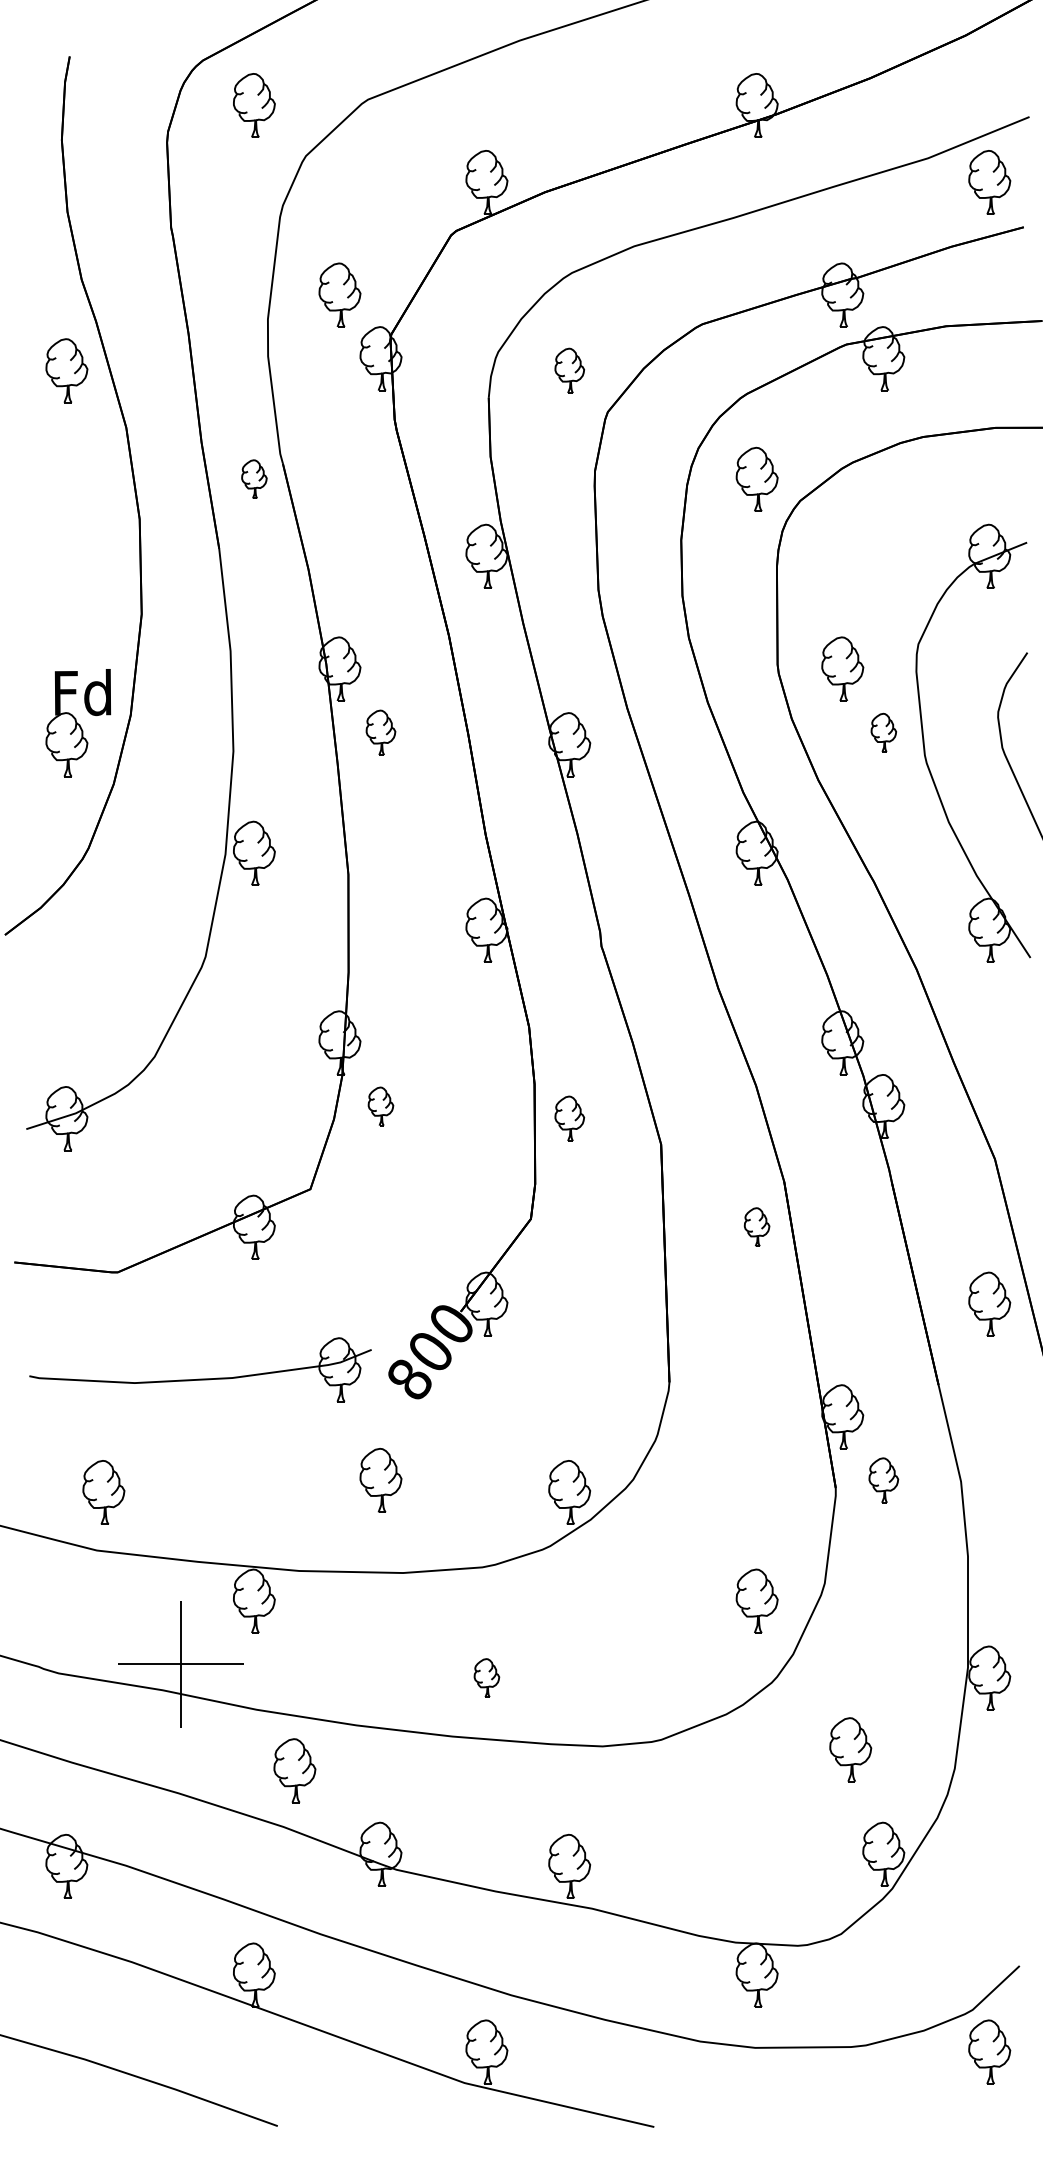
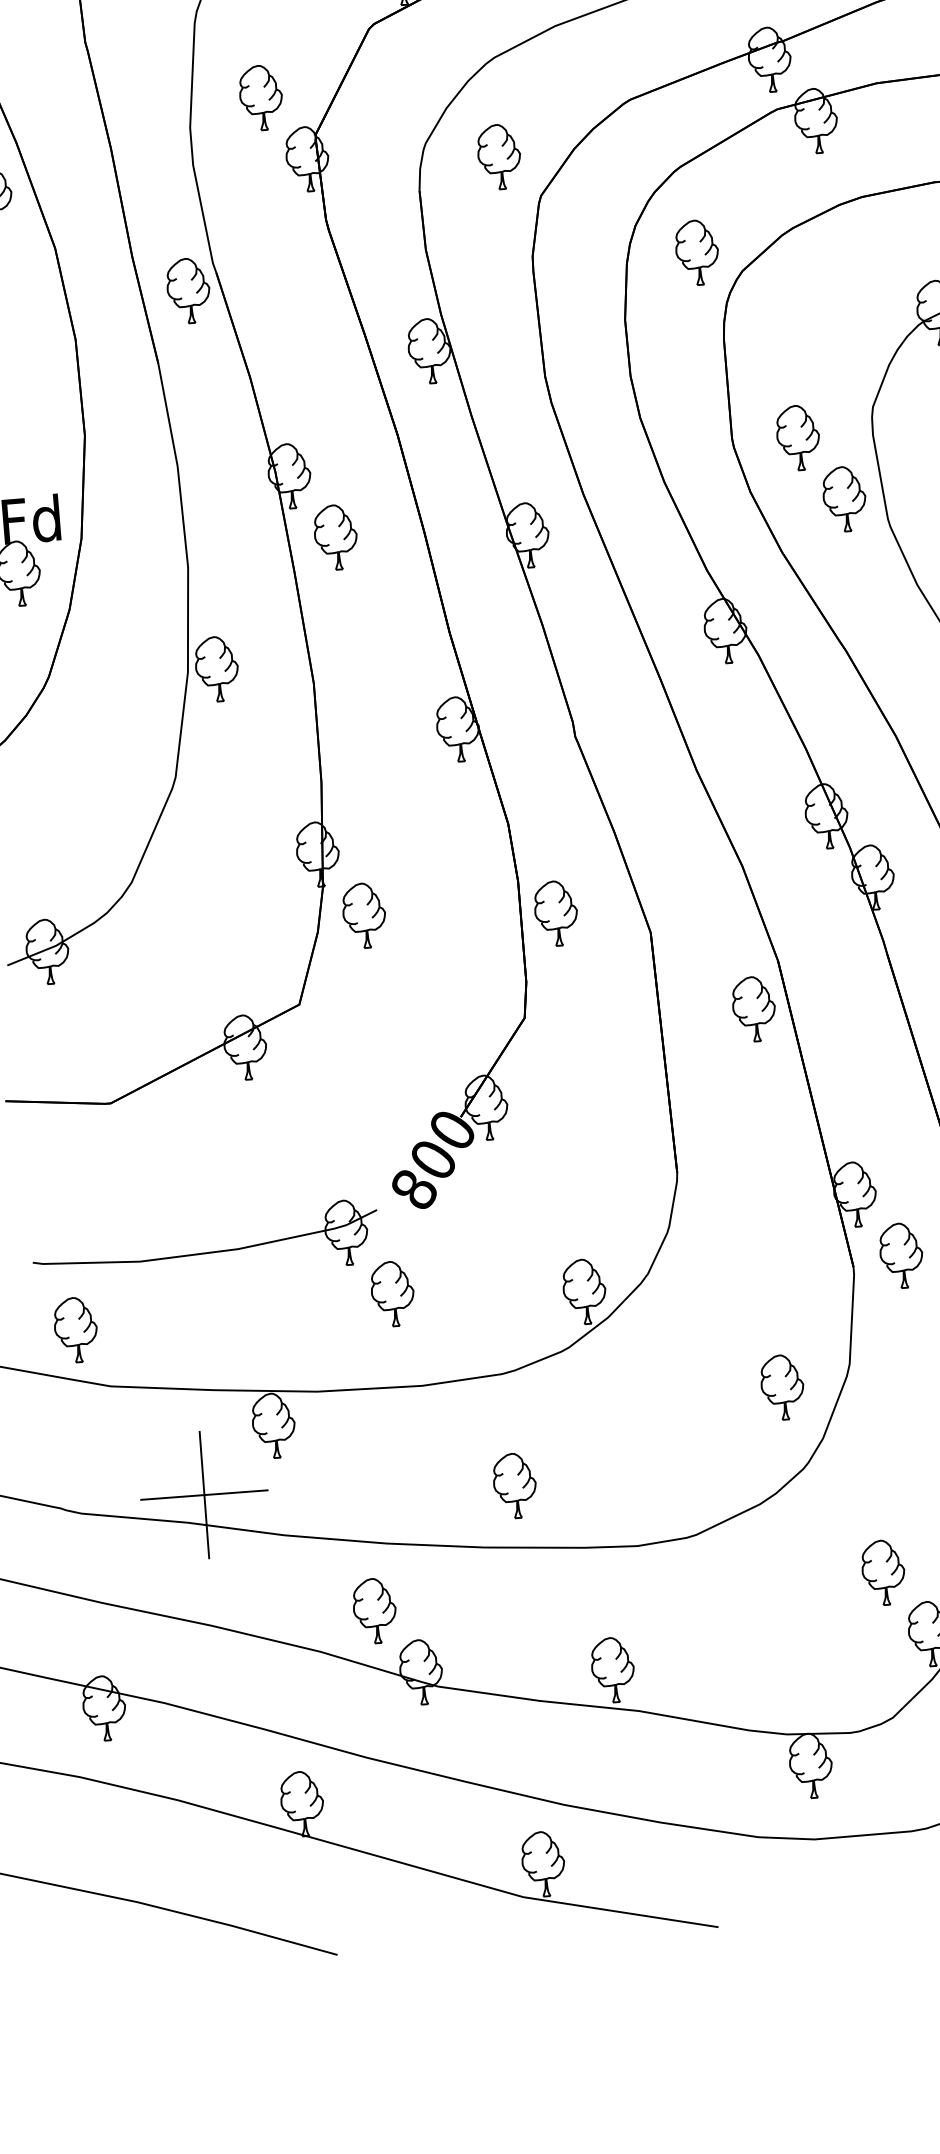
part: (569, 370) -> (499, 156), size x1.43
part: (254, 478) -> (188, 289), size x1.67
part: (380, 732) -> (335, 537), size x1.43
part: (883, 732) -> (844, 498), size x1.67
part: (380, 1106) -> (363, 915), size x1.67
part: (569, 1118) -> (556, 913), size x1.43
part: (756, 1226) -> (753, 1008), size x1.67
part: (200, 1378) -> (206, 1252), moved
part: (883, 1480) -> (901, 1255), size x1.43
part: (103, 1492) -> (75, 1329), moved
part: (486, 1677) -> (514, 1485), size x1.67
part: (850, 1749) -> (883, 1572), moved
part: (294, 1770) -> (374, 1610), moved

